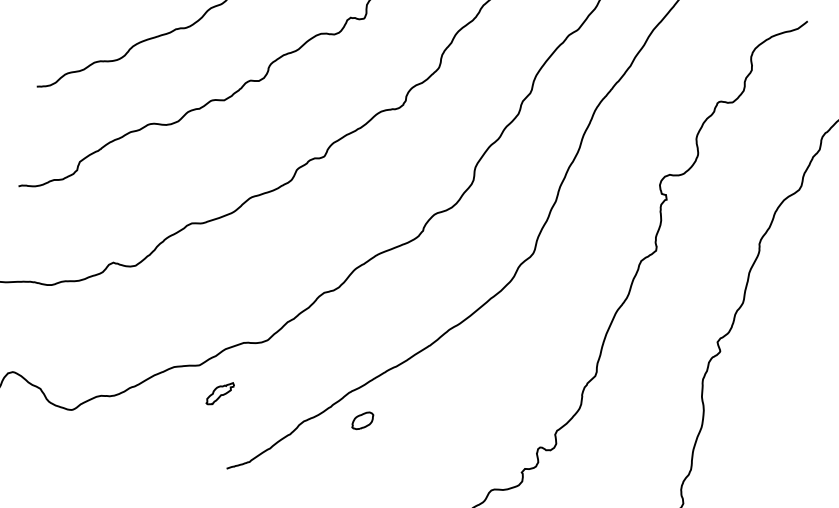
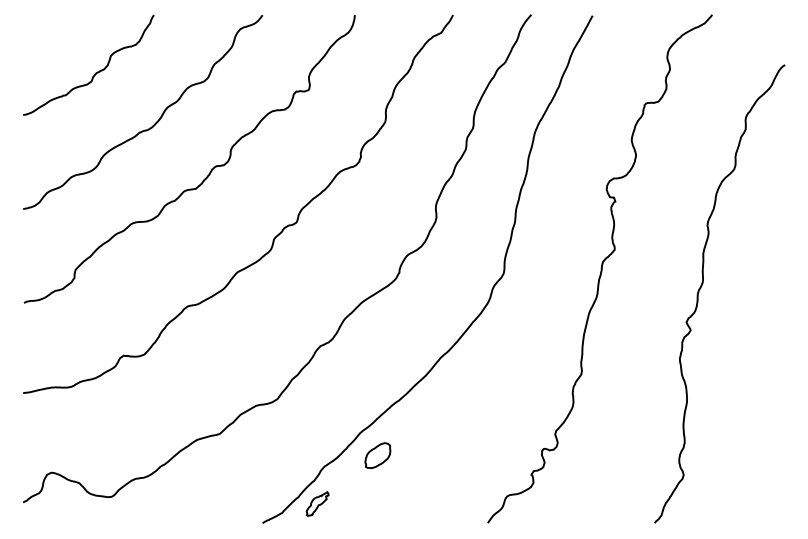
part: (220, 393) -> (317, 503), moved
part: (362, 420) -> (377, 455), size x1.43

